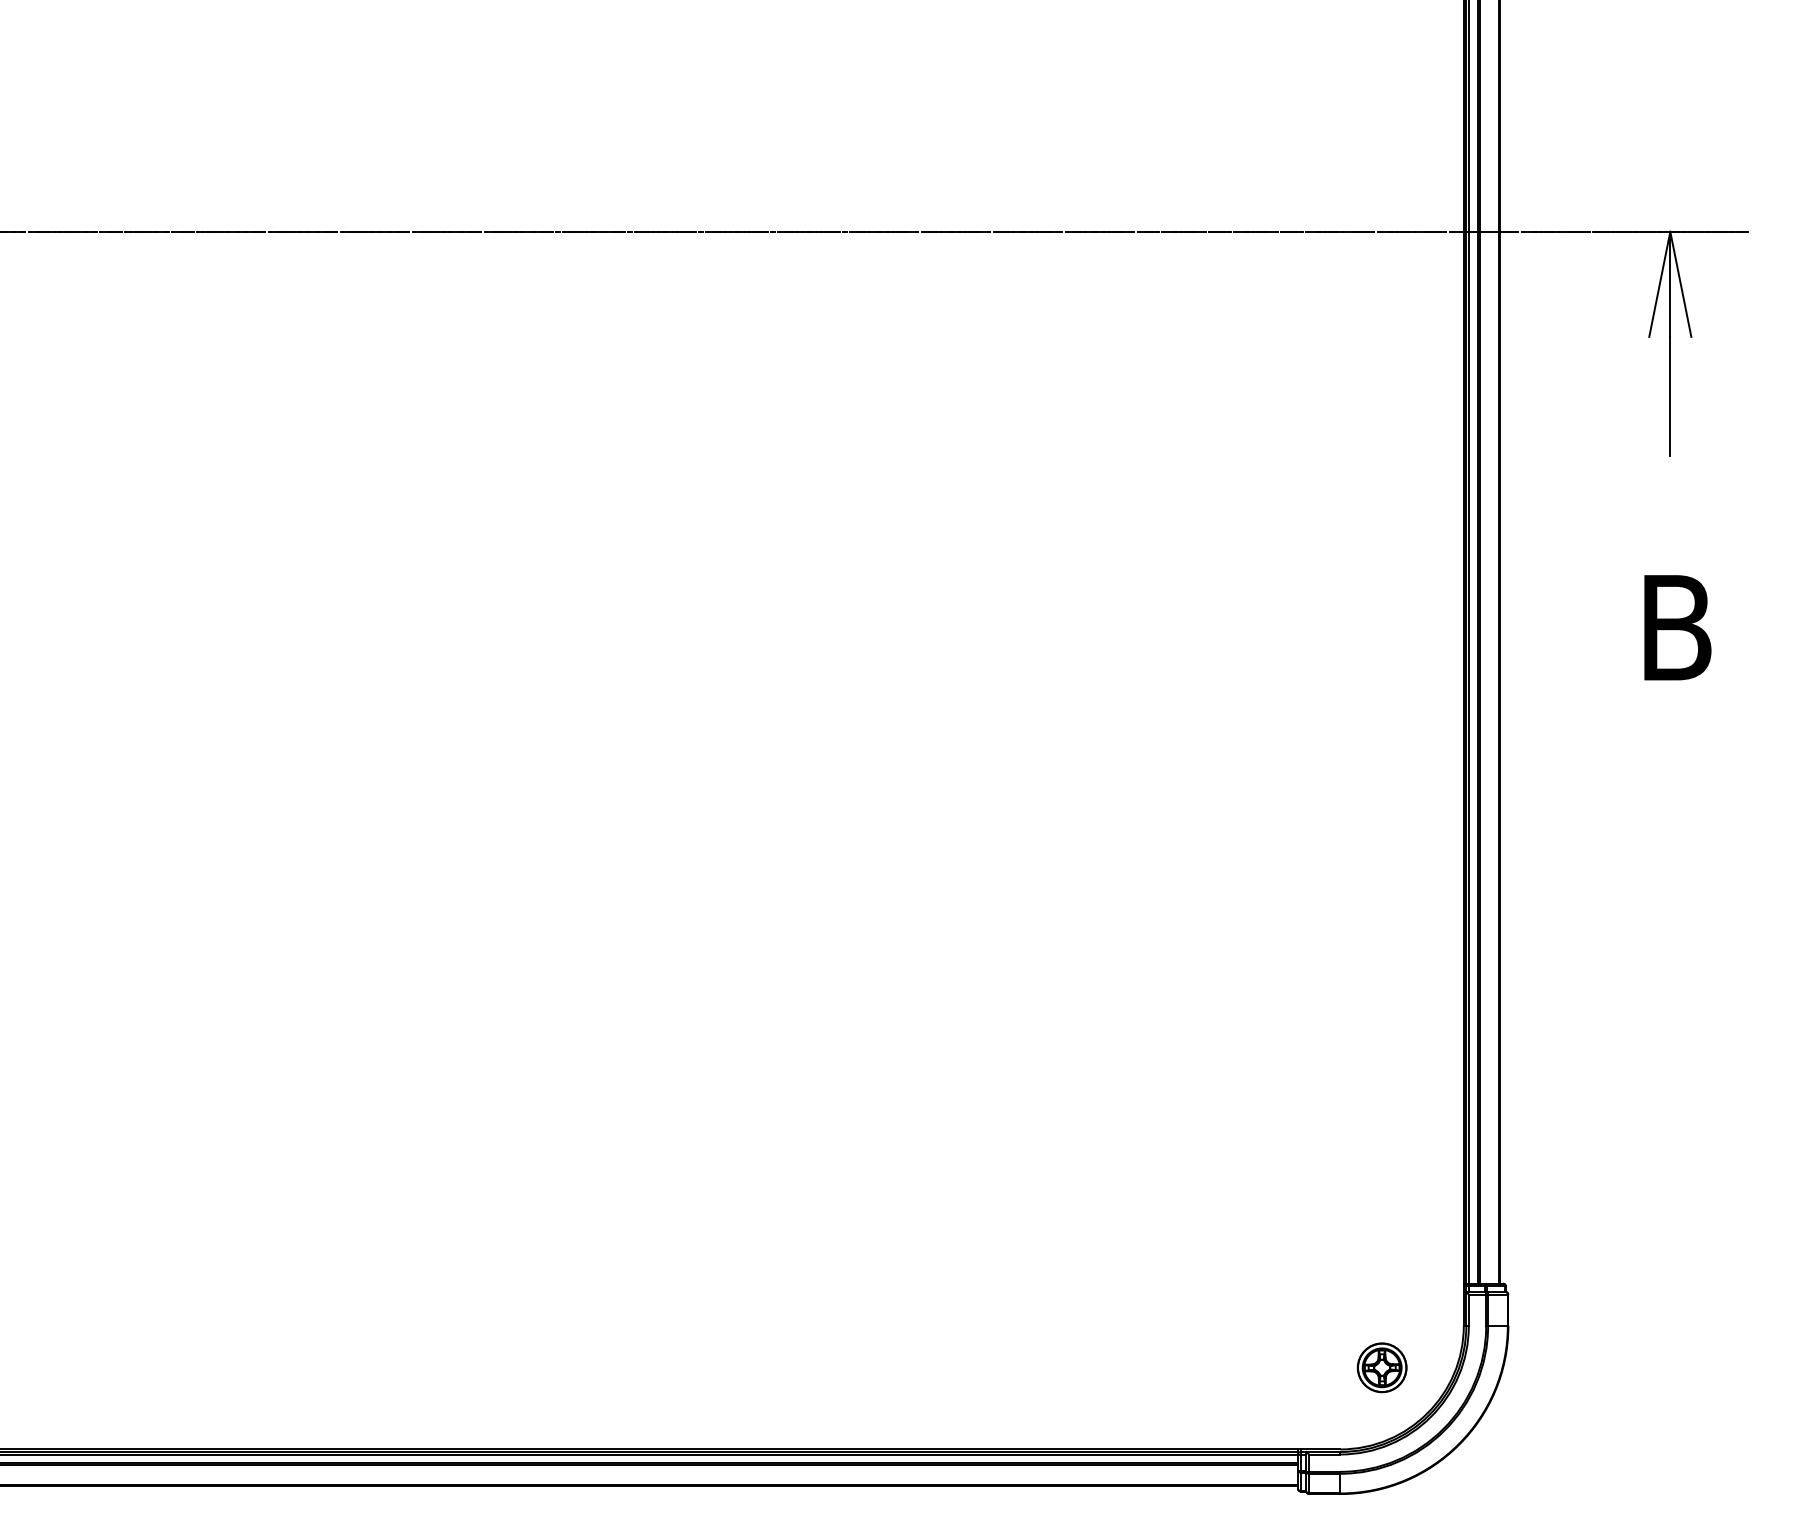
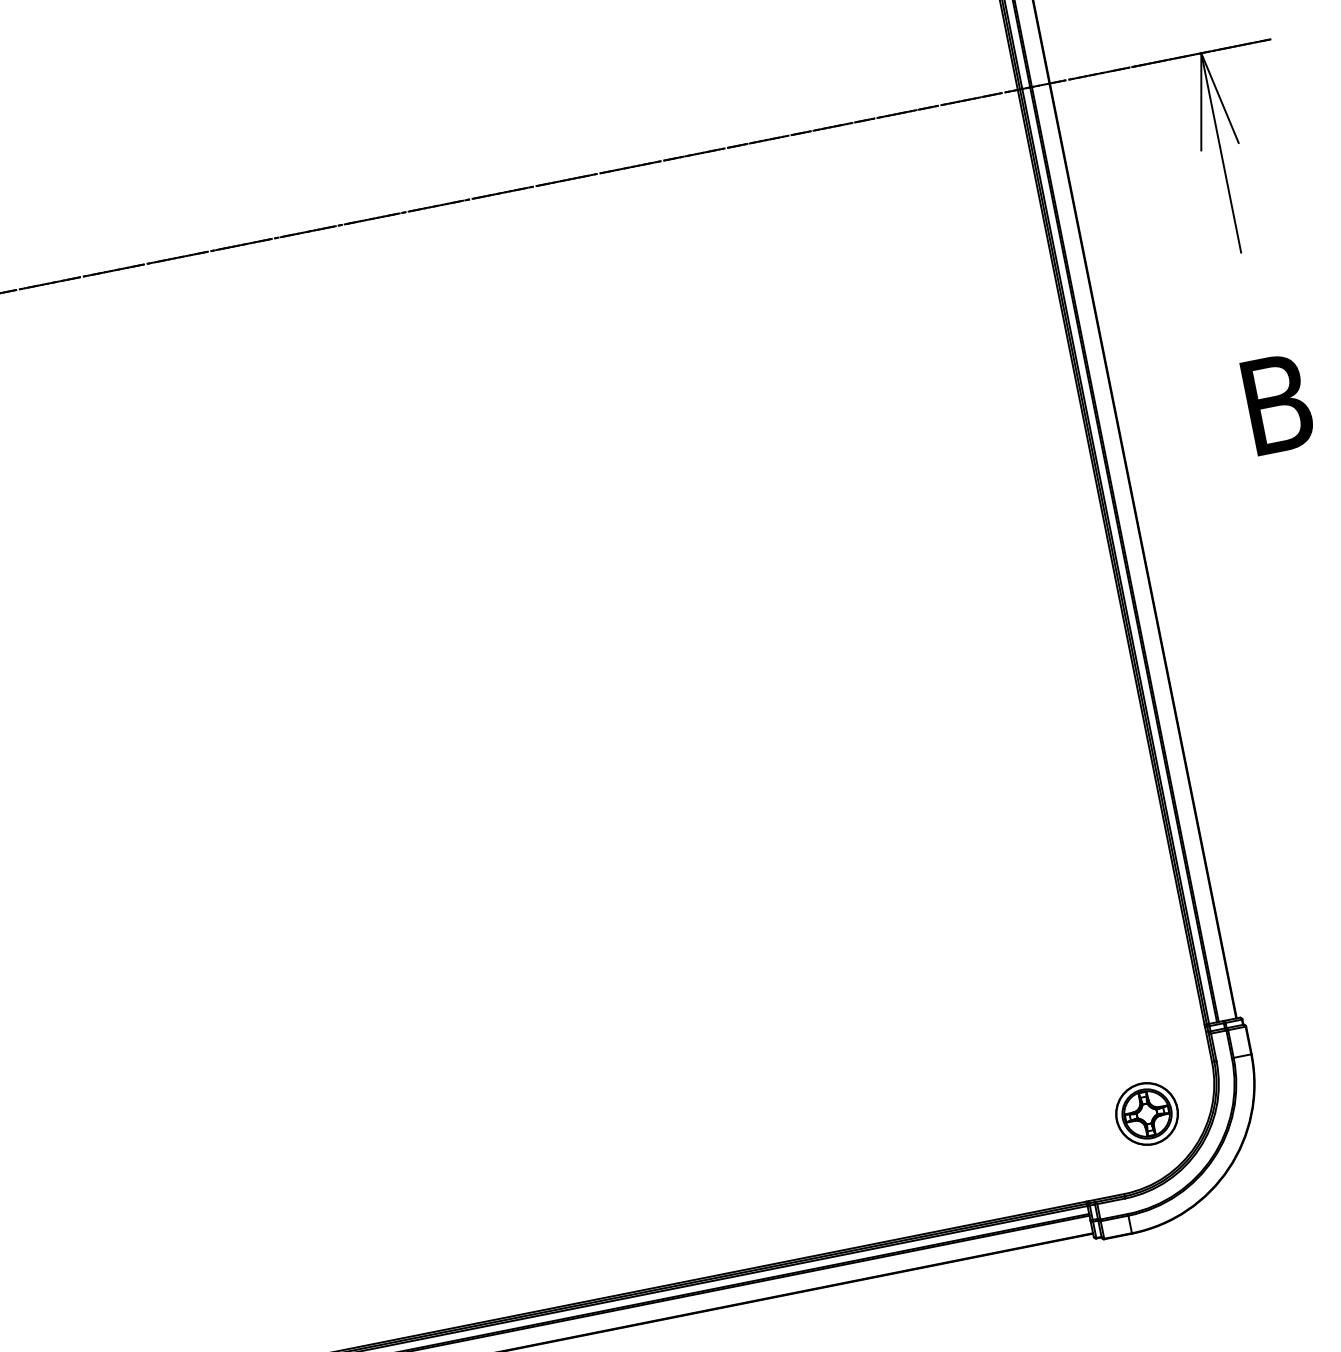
part: (1381, 1367) -> (1146, 1113), size x1.4

